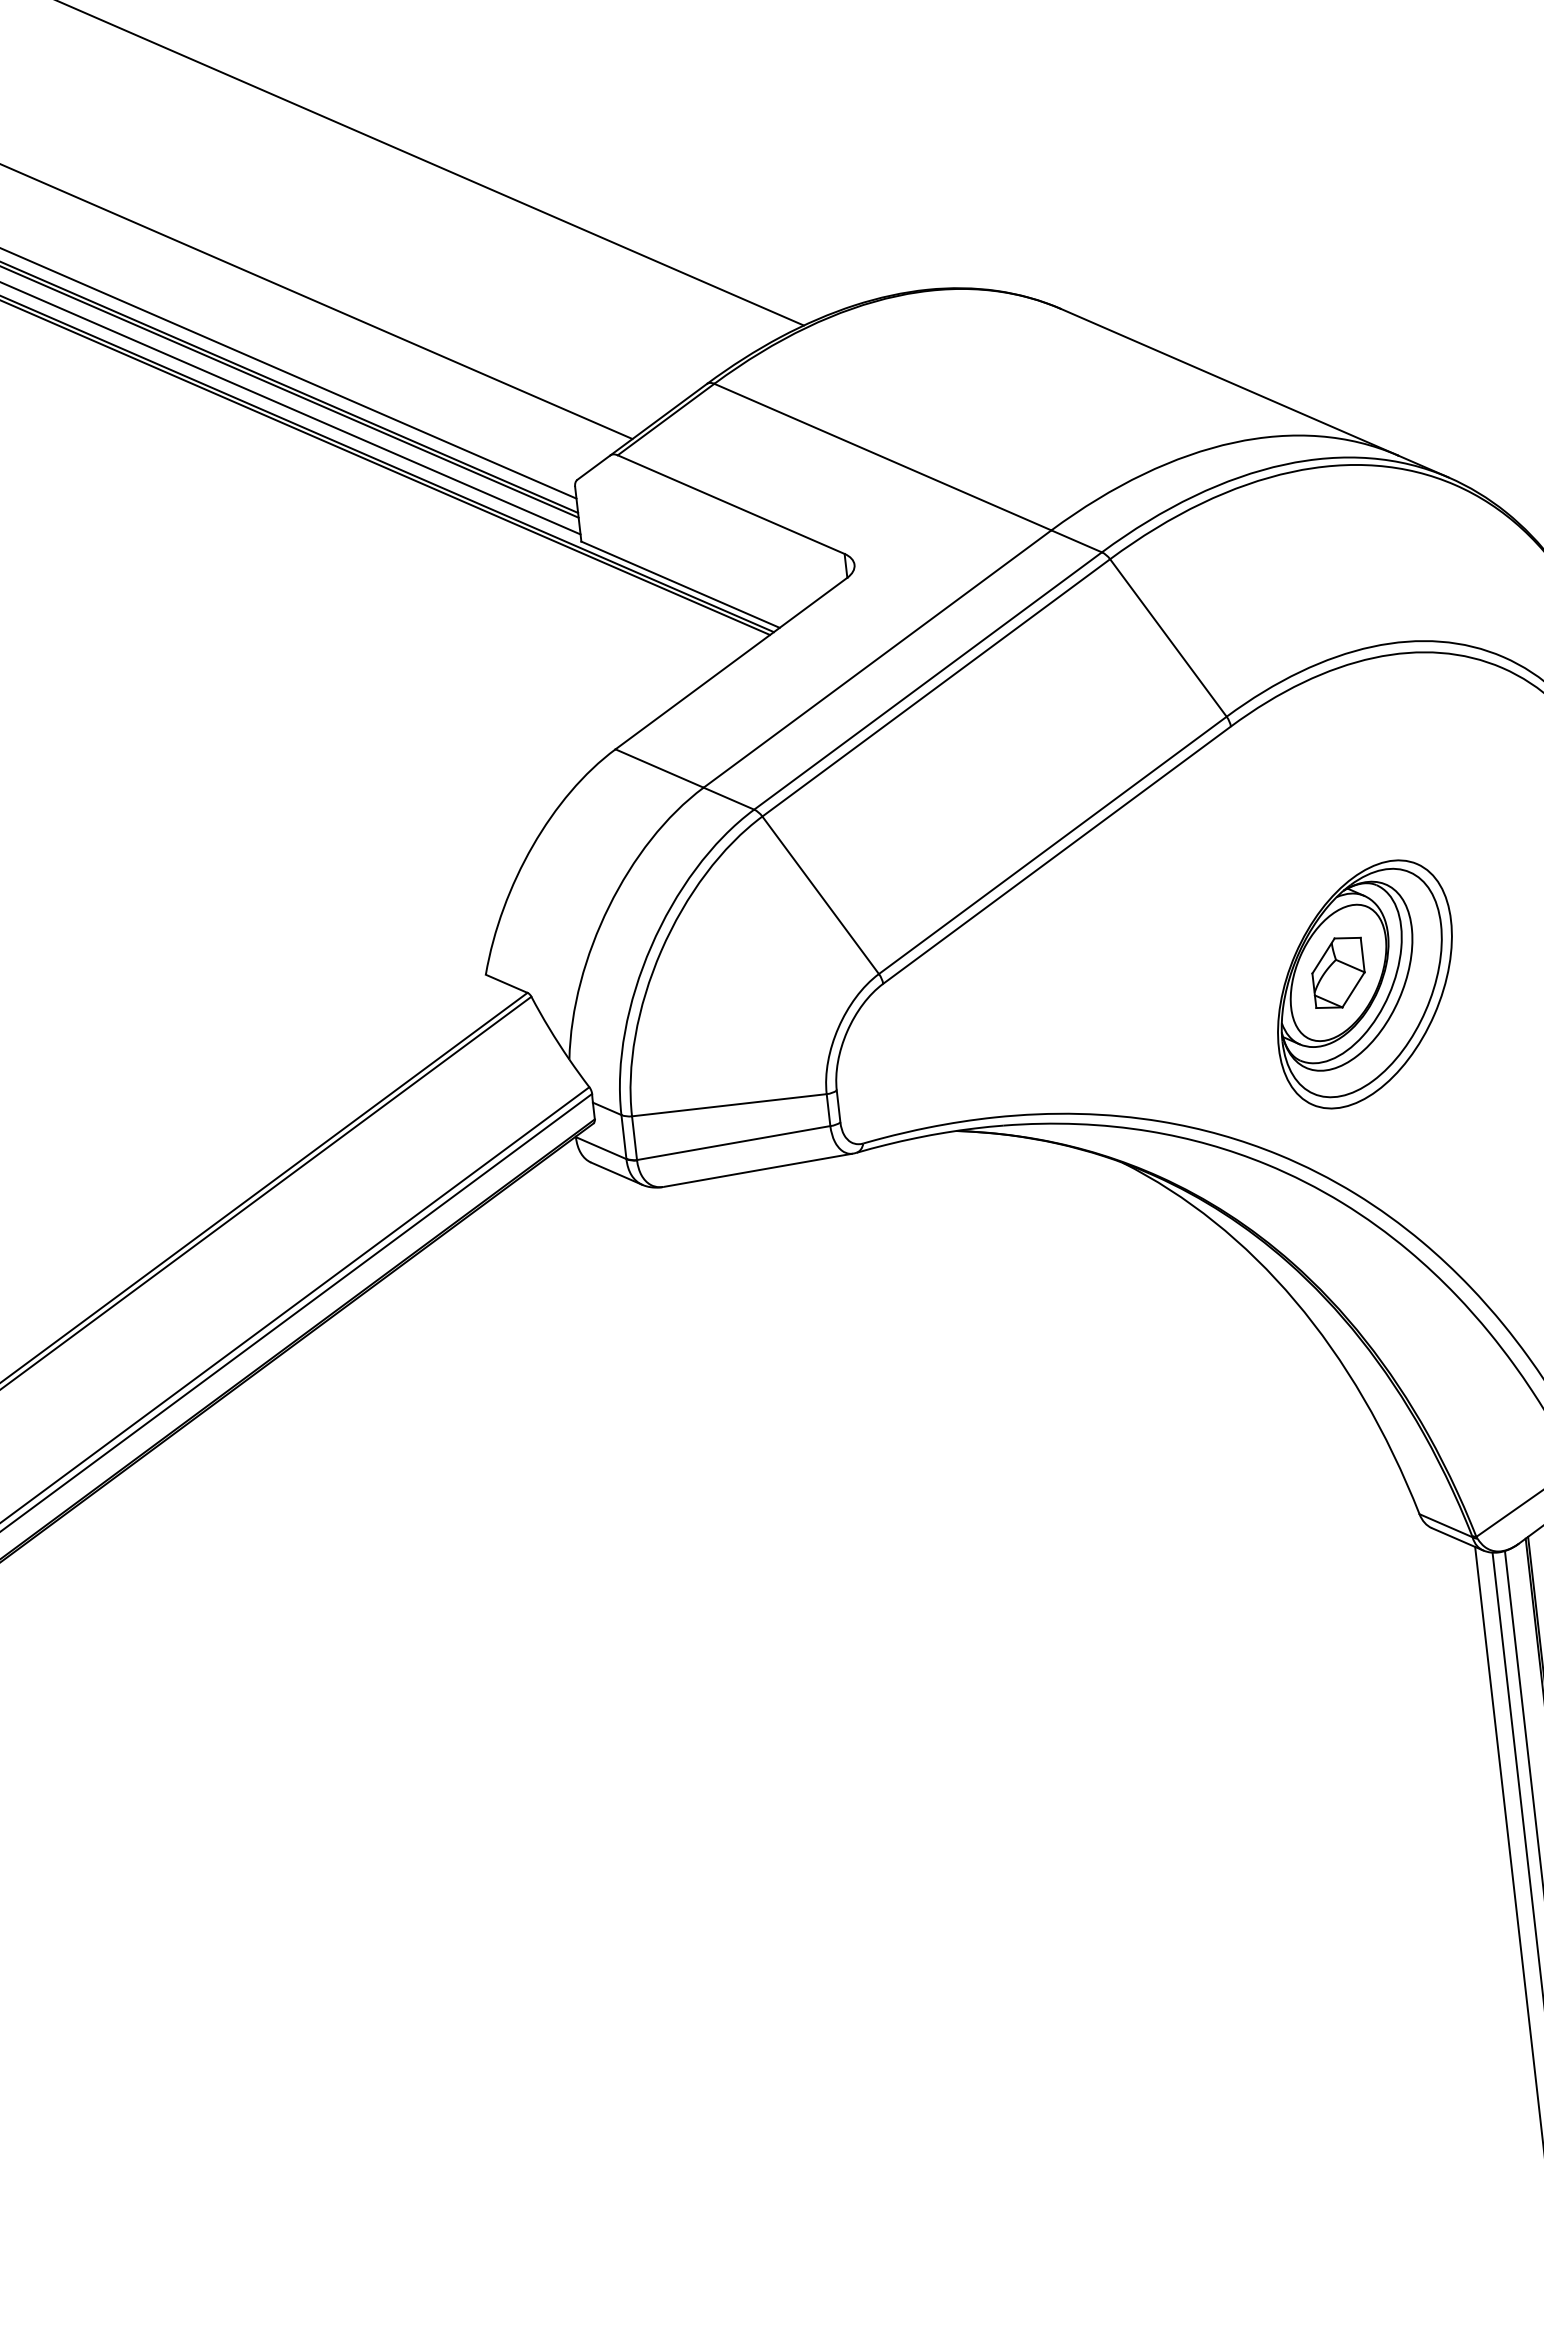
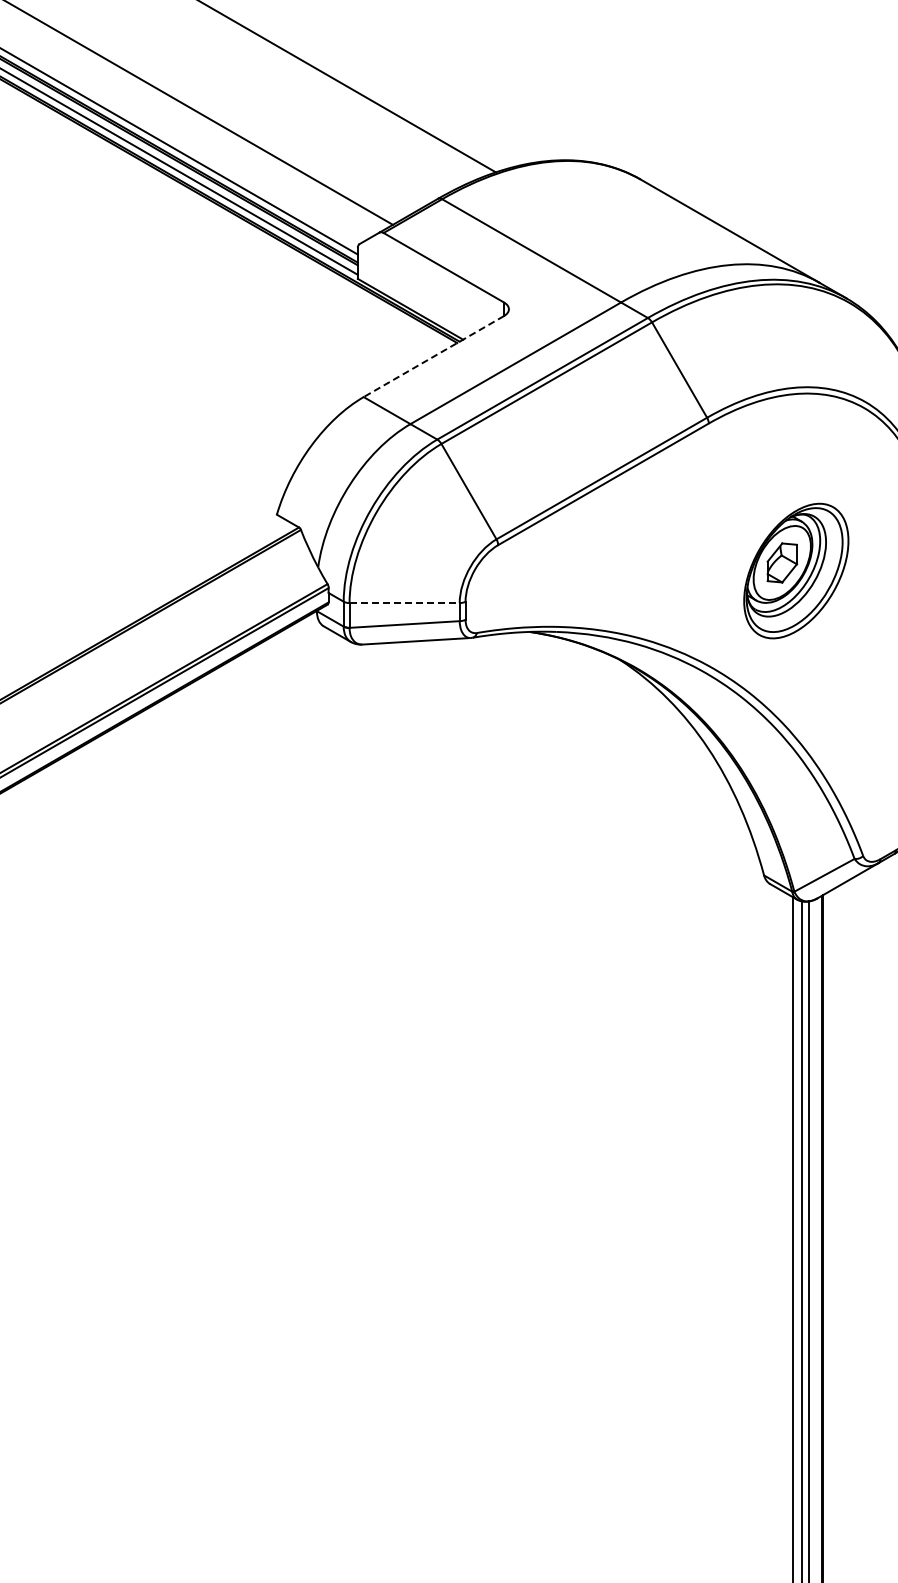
line: (730, 663) -> (433, 356), solid -> dashed
part: (1365, 983) -> (796, 570), moved
line: (730, 1105) -> (405, 603), solid -> dashed

